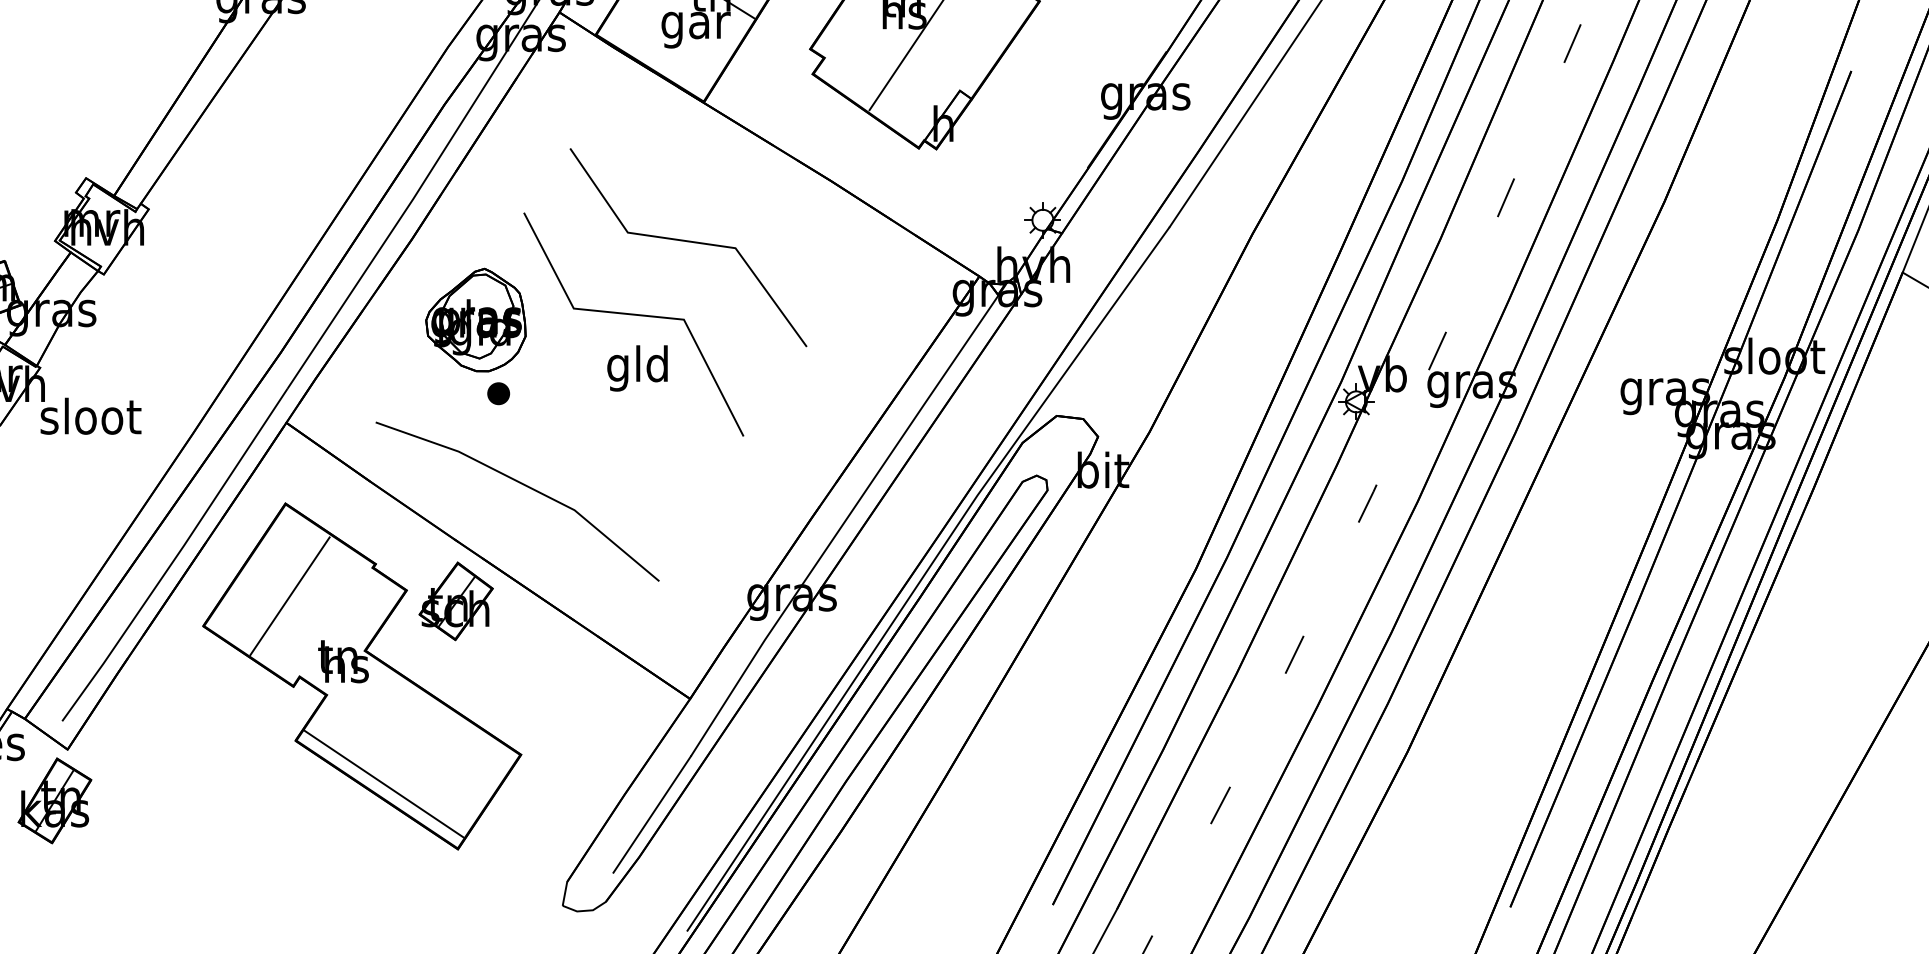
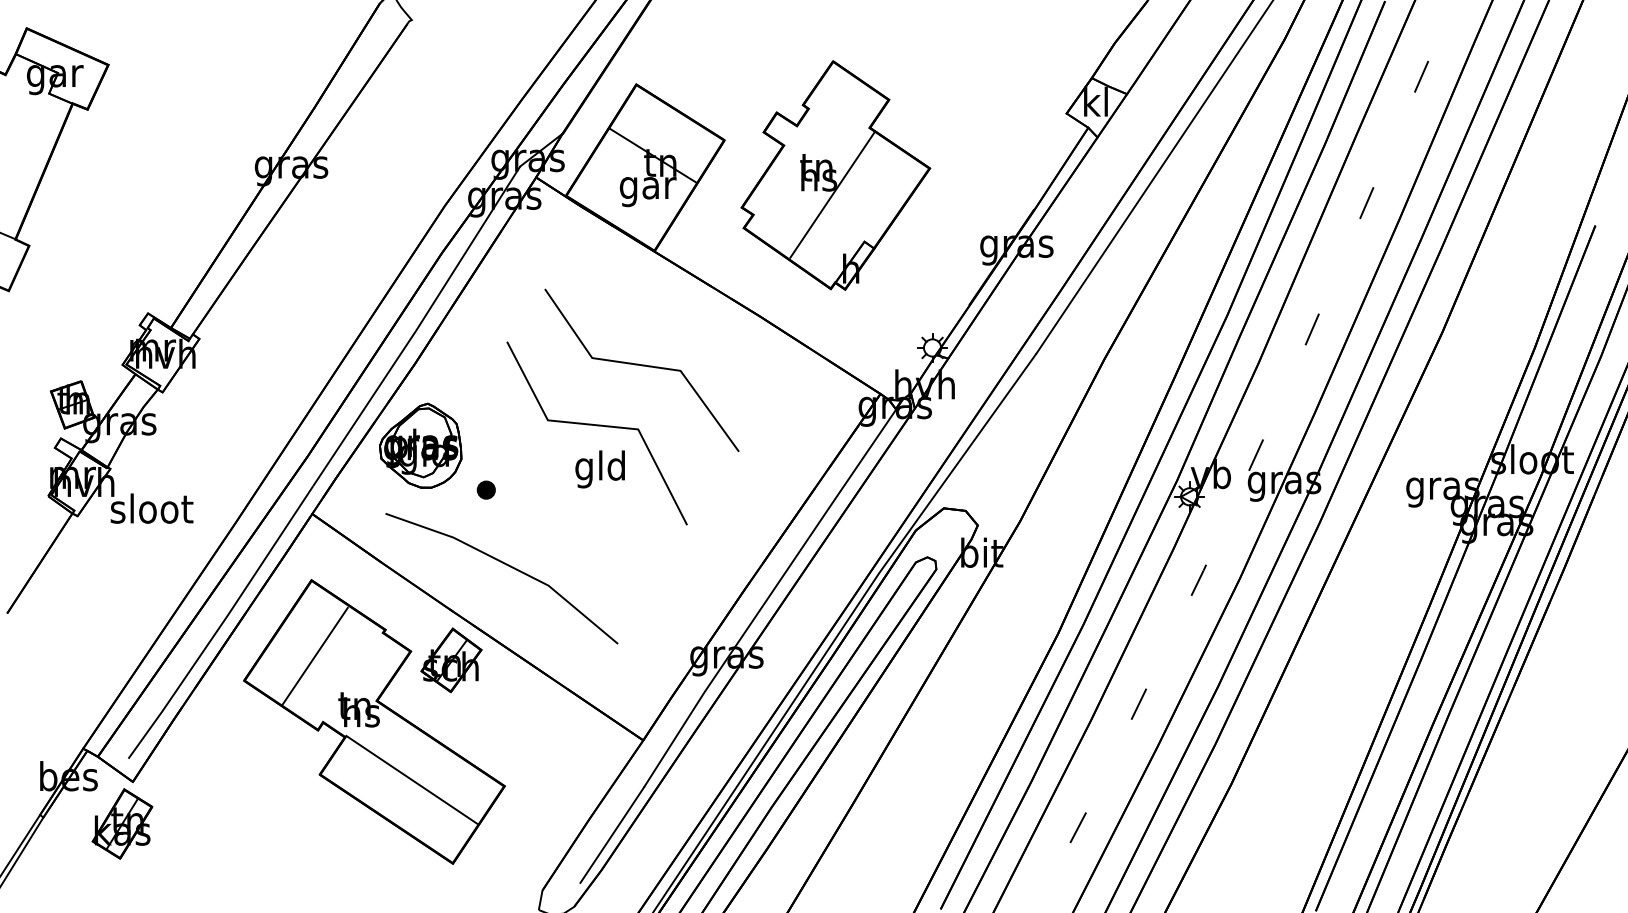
part: (475, 319) -> (420, 445), moved
line: (383, 783) -> (411, 779), moved

